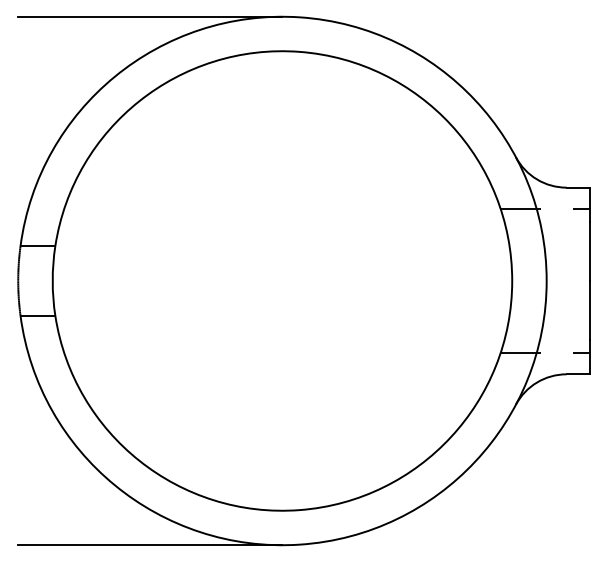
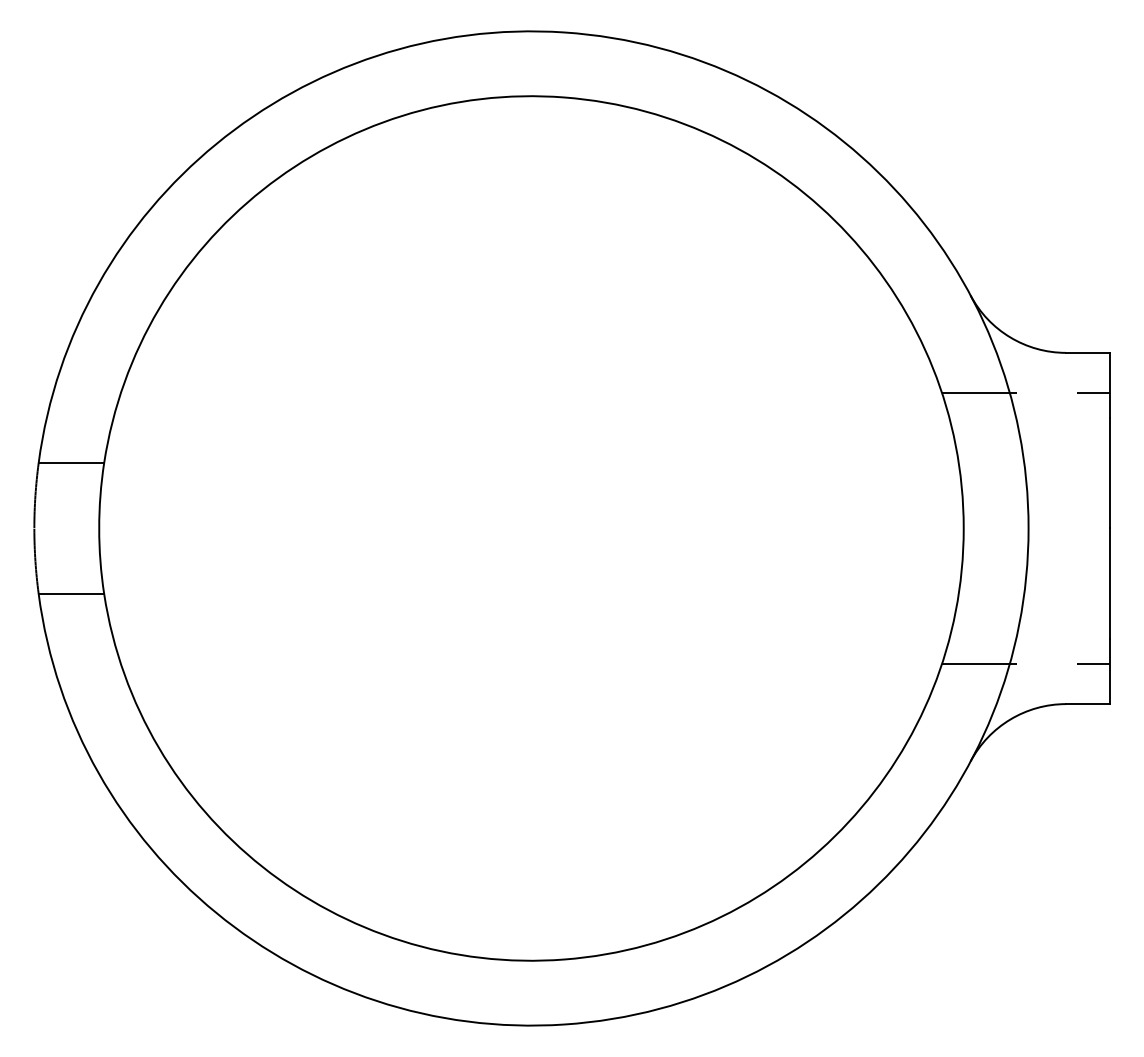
line: (150, 16) -> (283, 30), removed
line: (150, 545) -> (283, 1026), removed

